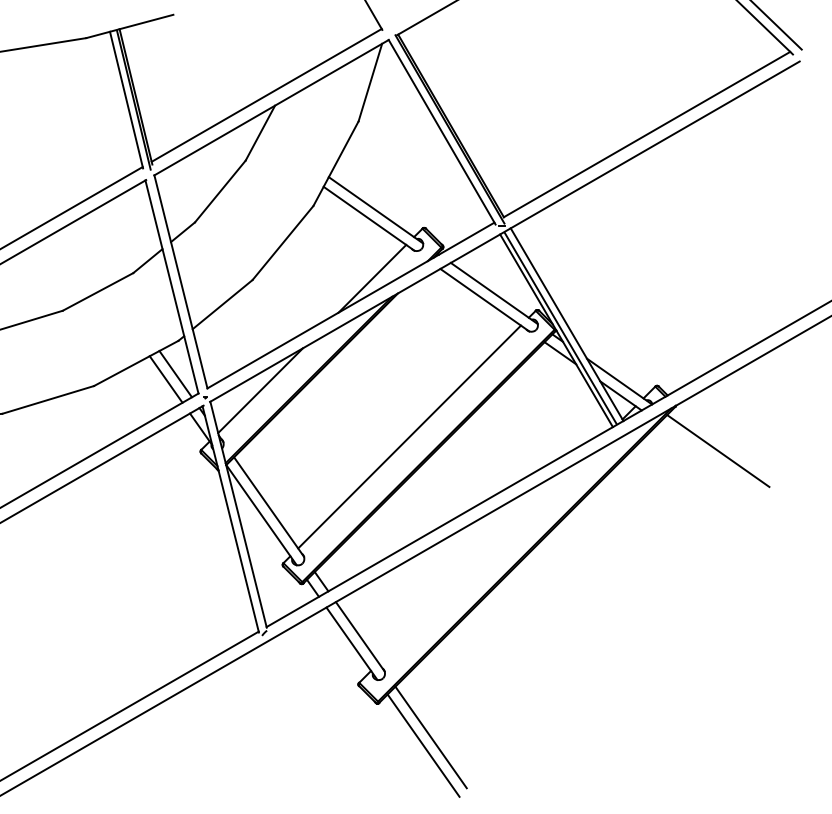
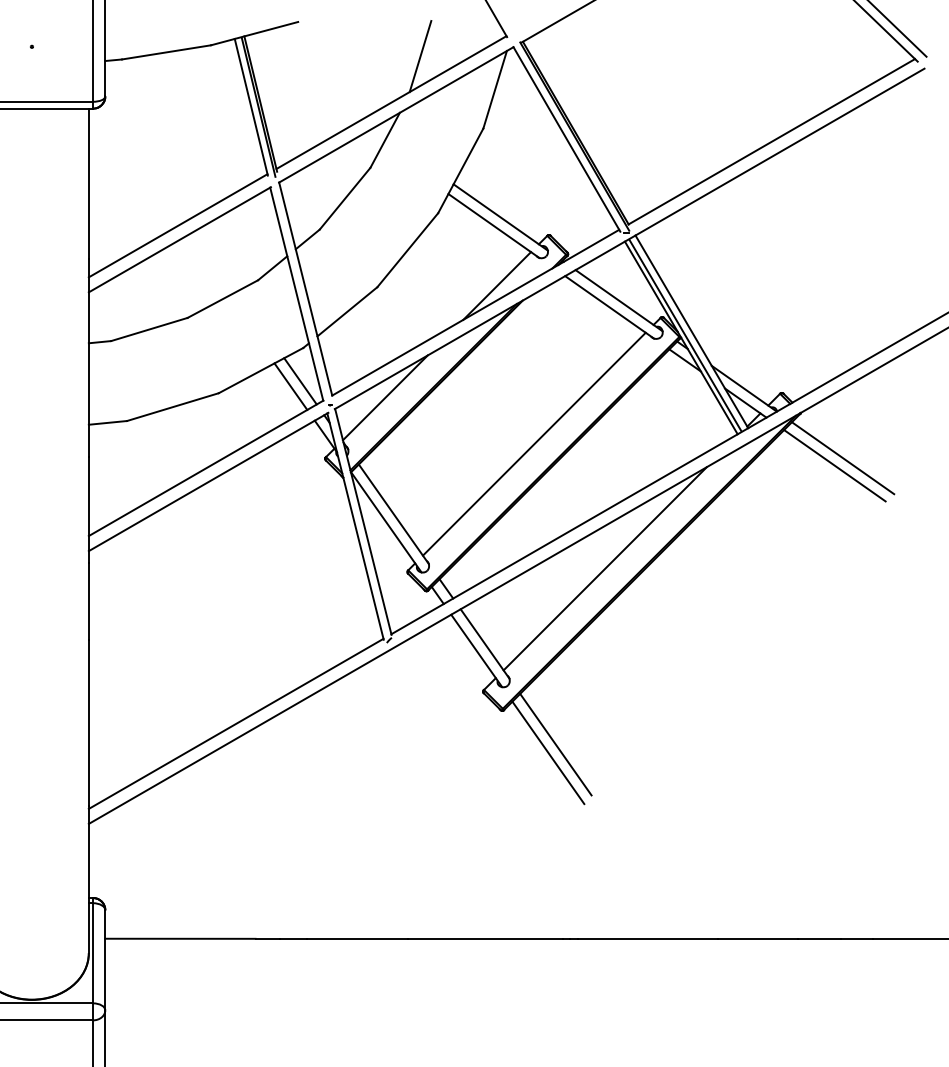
line: (295, 49) -> (420, 56), added
line: (709, 458) -> (834, 465), added
line: (479, 561) -> (604, 568), added

